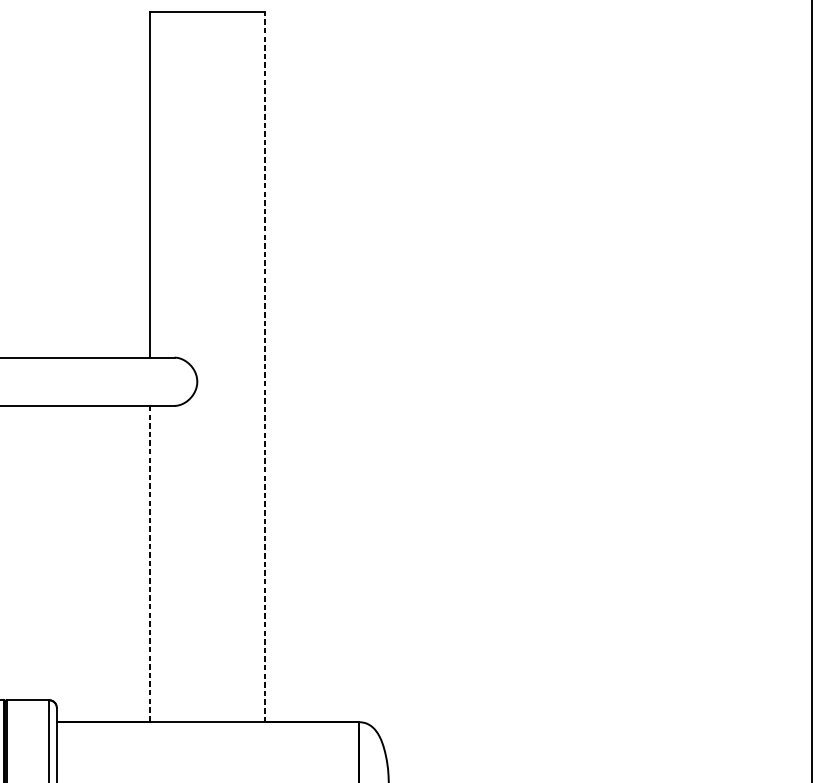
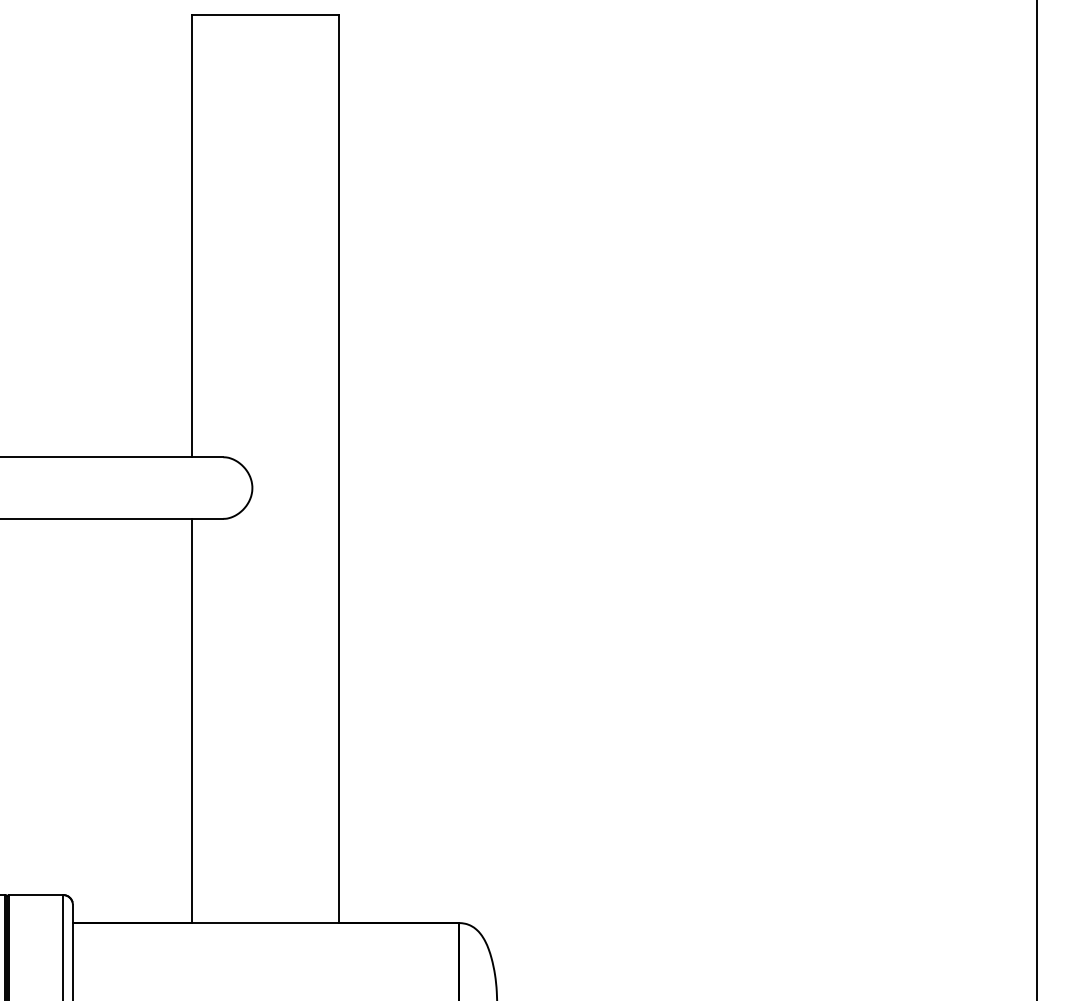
line: (265, 367) -> (339, 469), dashed -> solid
line: (150, 564) -> (192, 721), dashed -> solid

